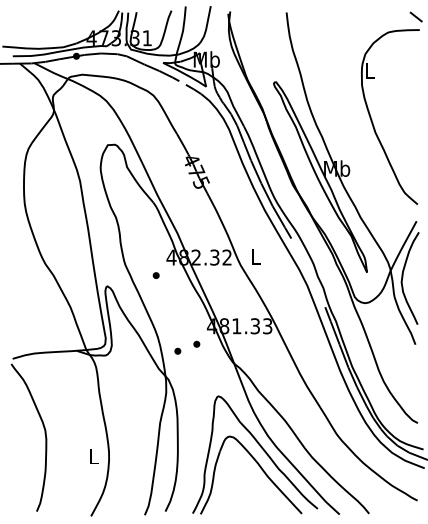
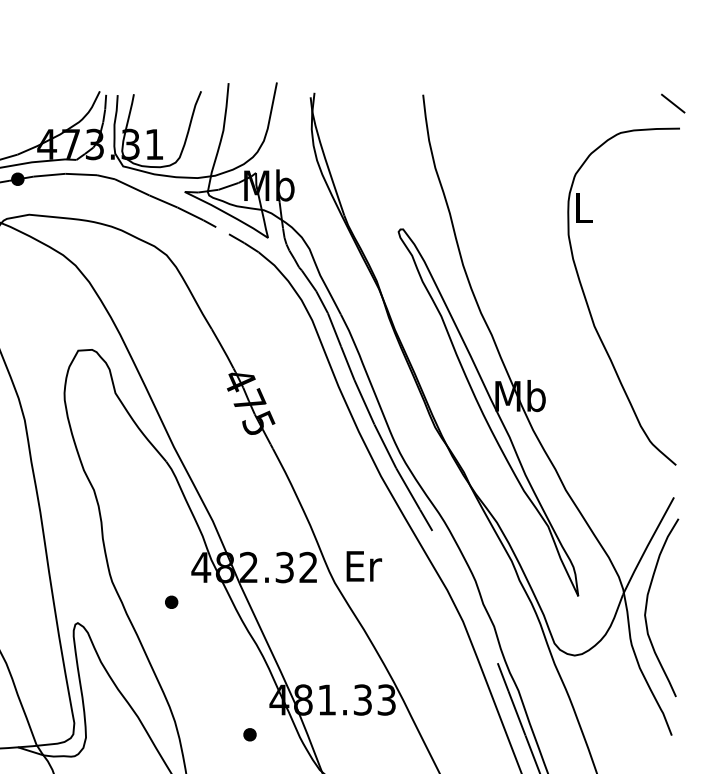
text: (256, 256) -> (365, 565), L -> Er
part: (177, 350) -> (212, 746), removed

